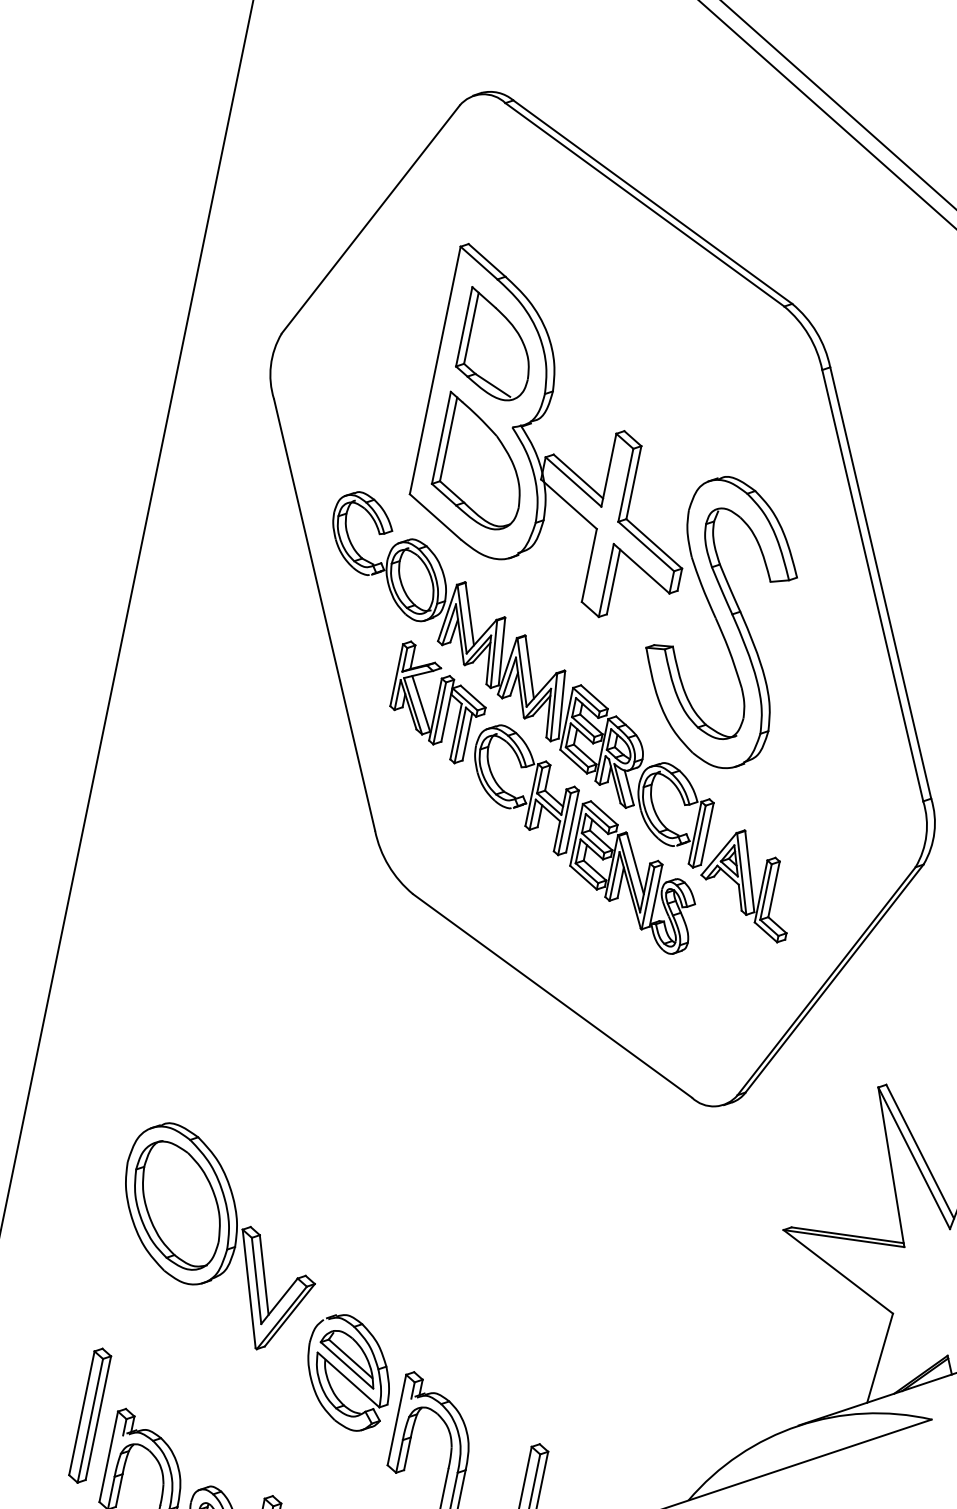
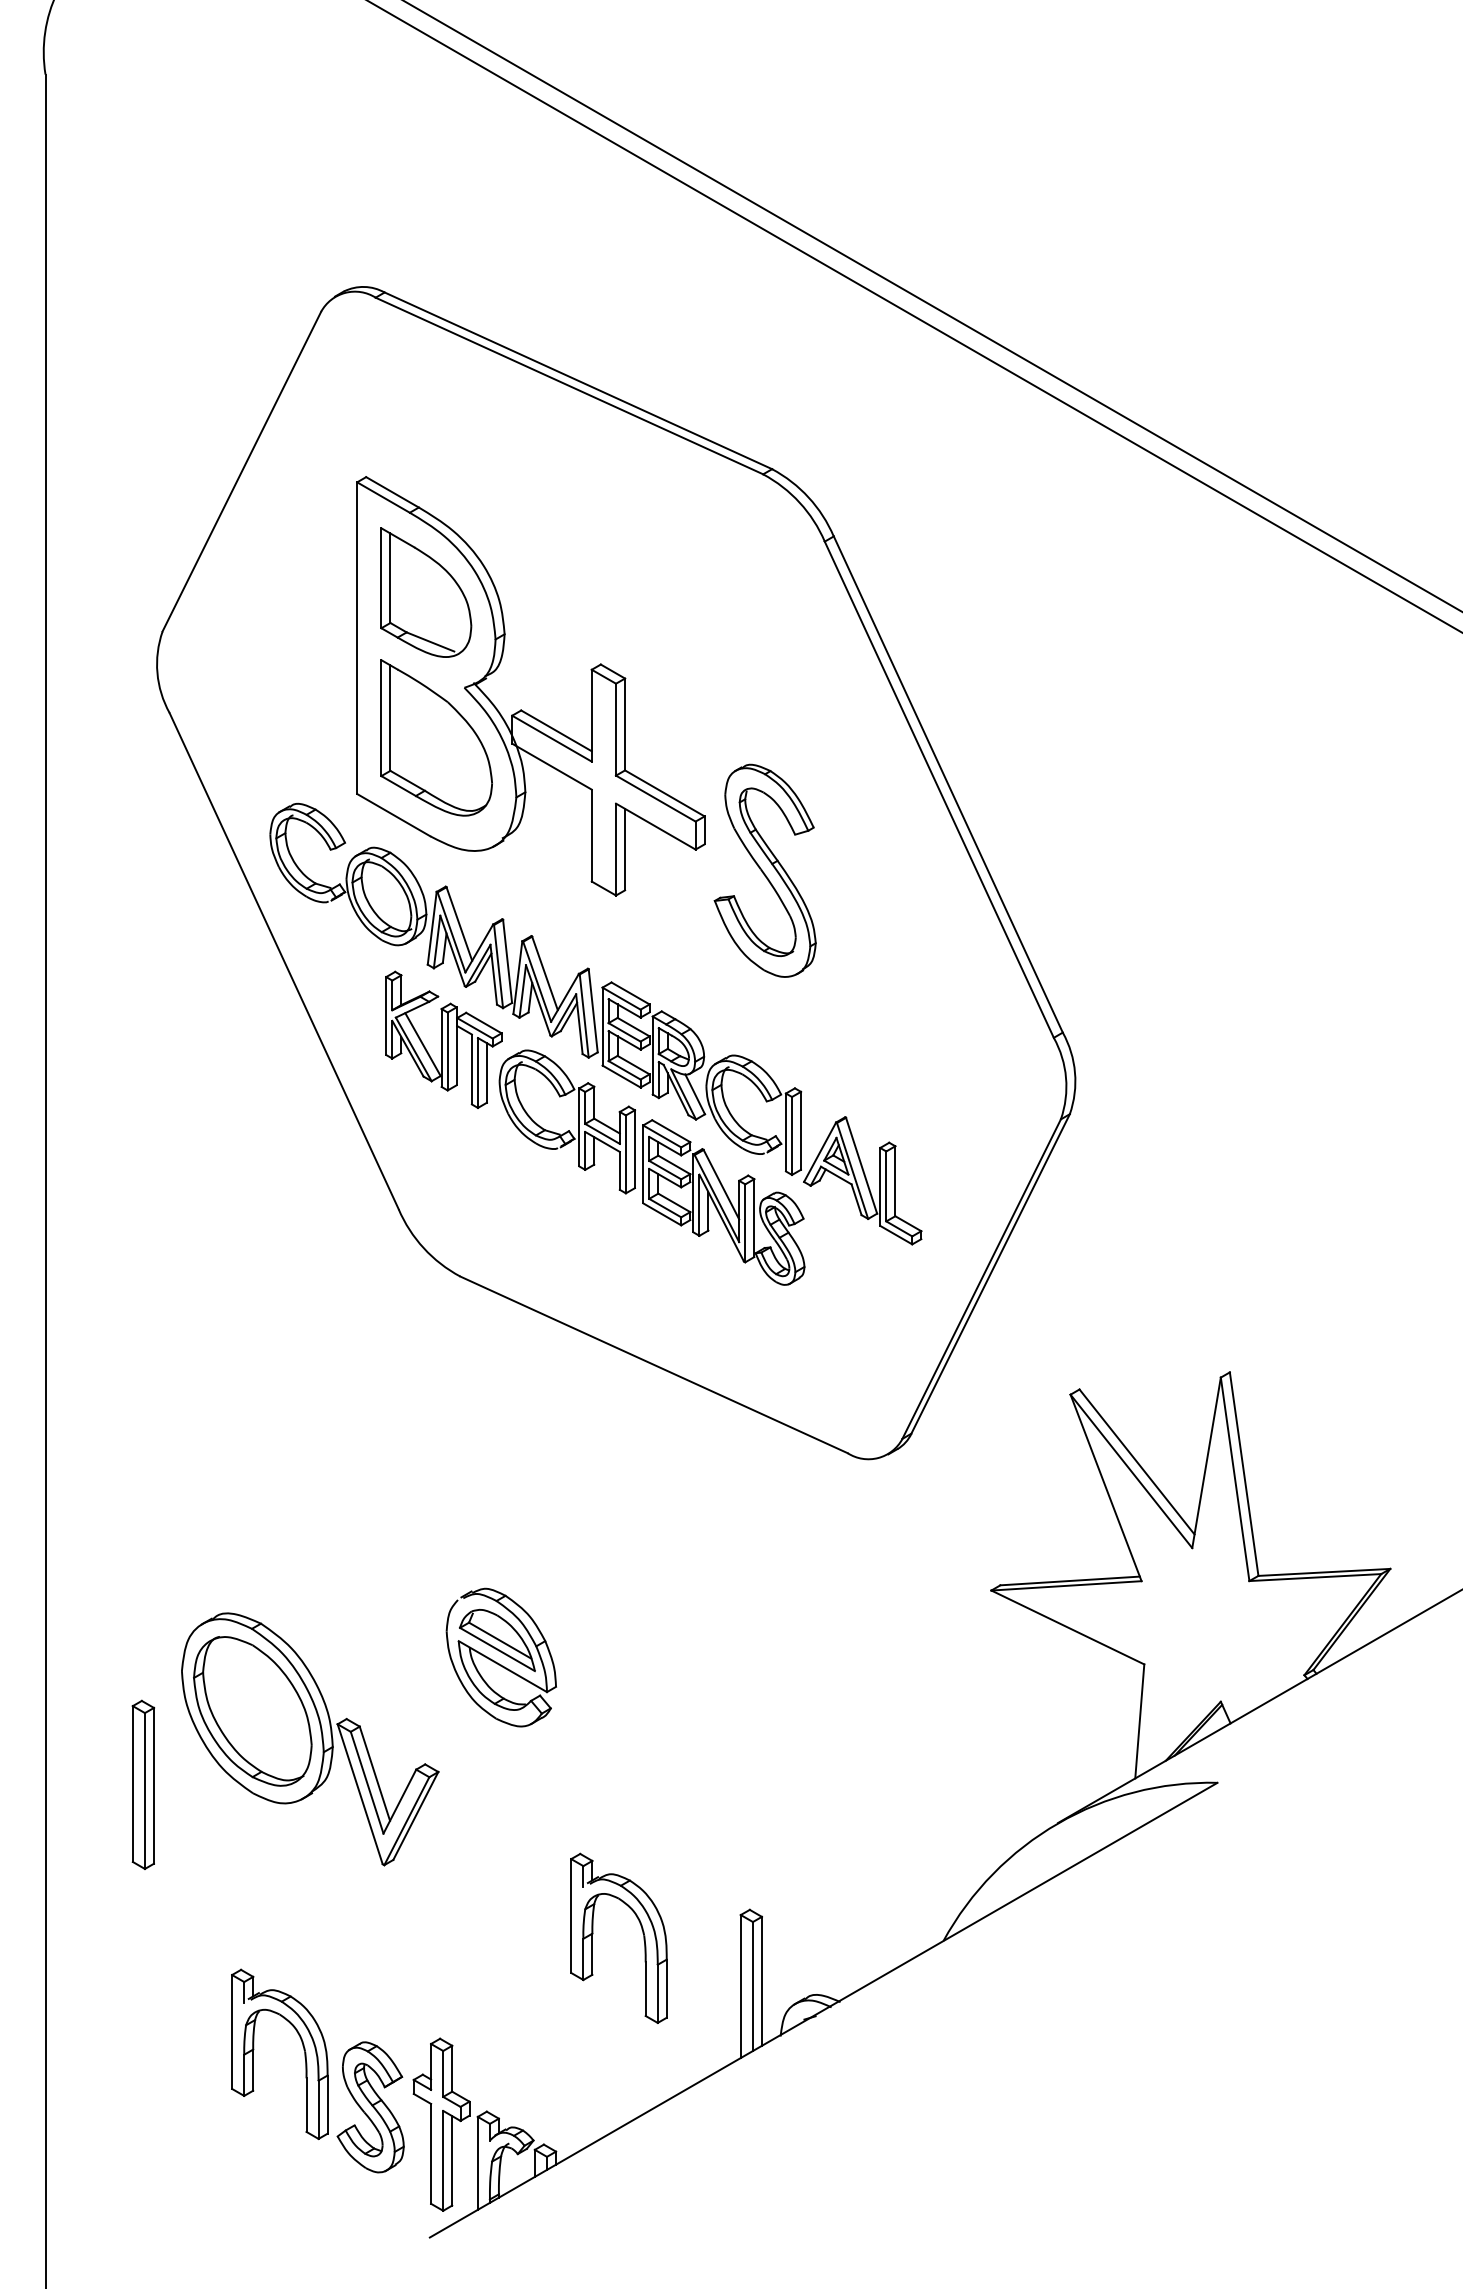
part: (721, 621) -> (765, 870), size x0.6
part: (348, 1372) -> (500, 1657), moved
part: (90, 1415) -> (143, 1784), moved

